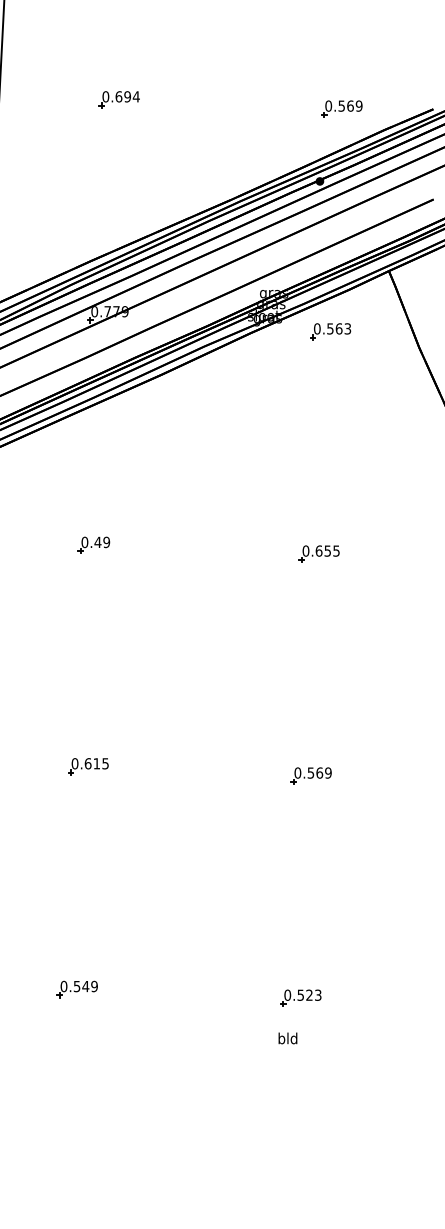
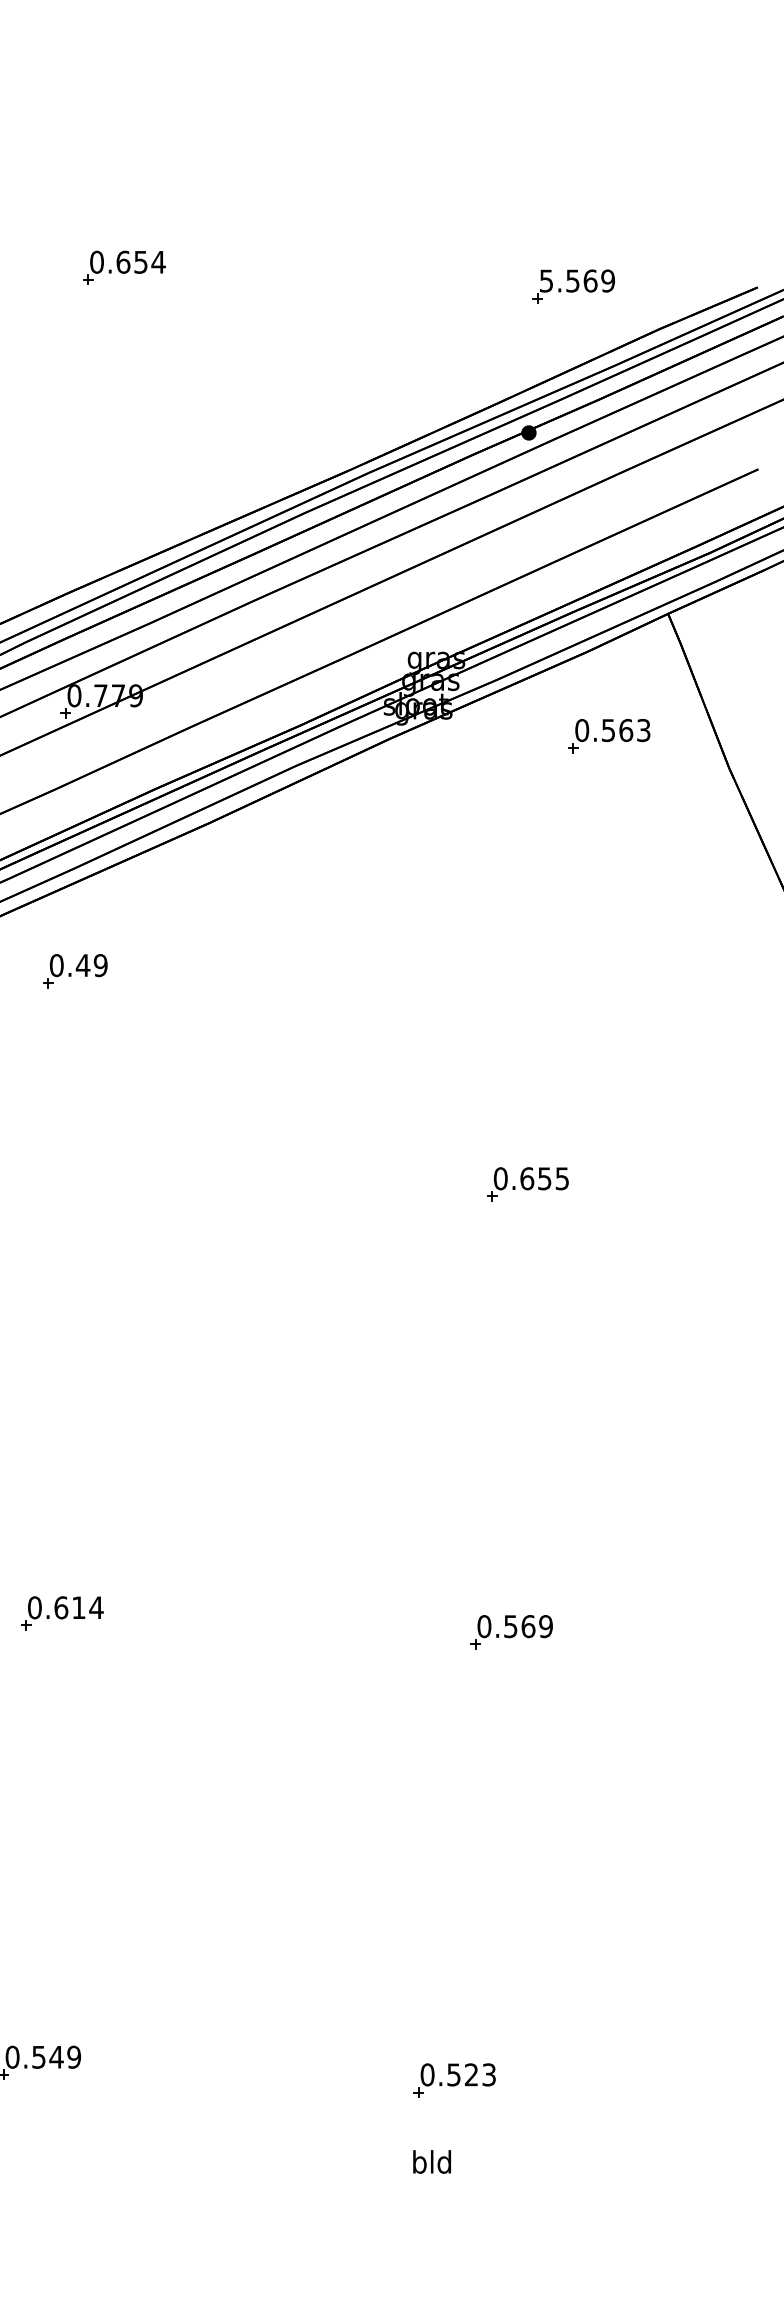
text: (127, 96) -> (140, 261), 0.694 -> 0.654
text: (328, 105) -> (546, 279), 0.569 -> 5.569
part: (330, 331) -> (608, 735), moved
part: (93, 544) -> (74, 969), moved
text: (105, 763) -> (96, 1607), 0.615 -> 0.614
part: (300, 997) -> (453, 2079), moved
text: (287, 1038) -> (431, 2162), moved

